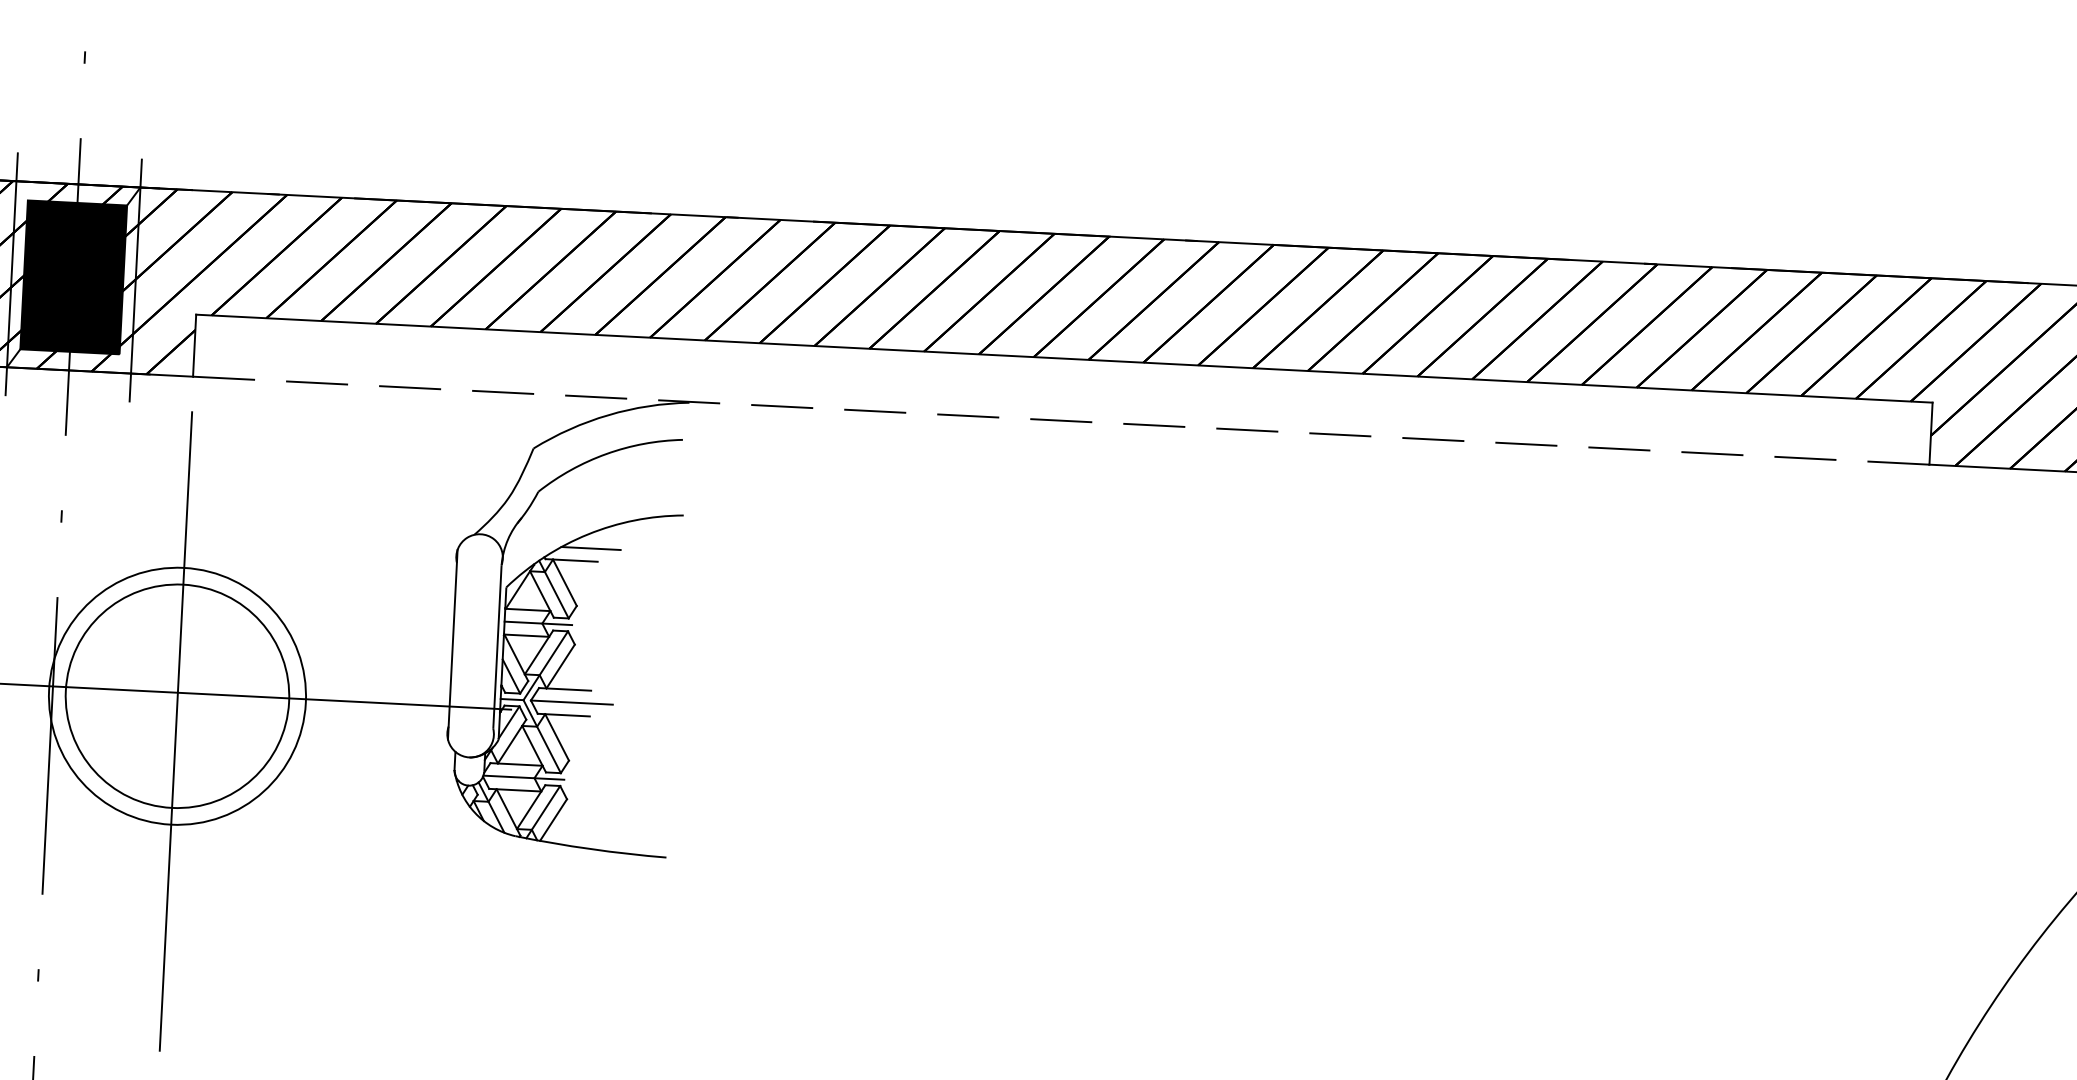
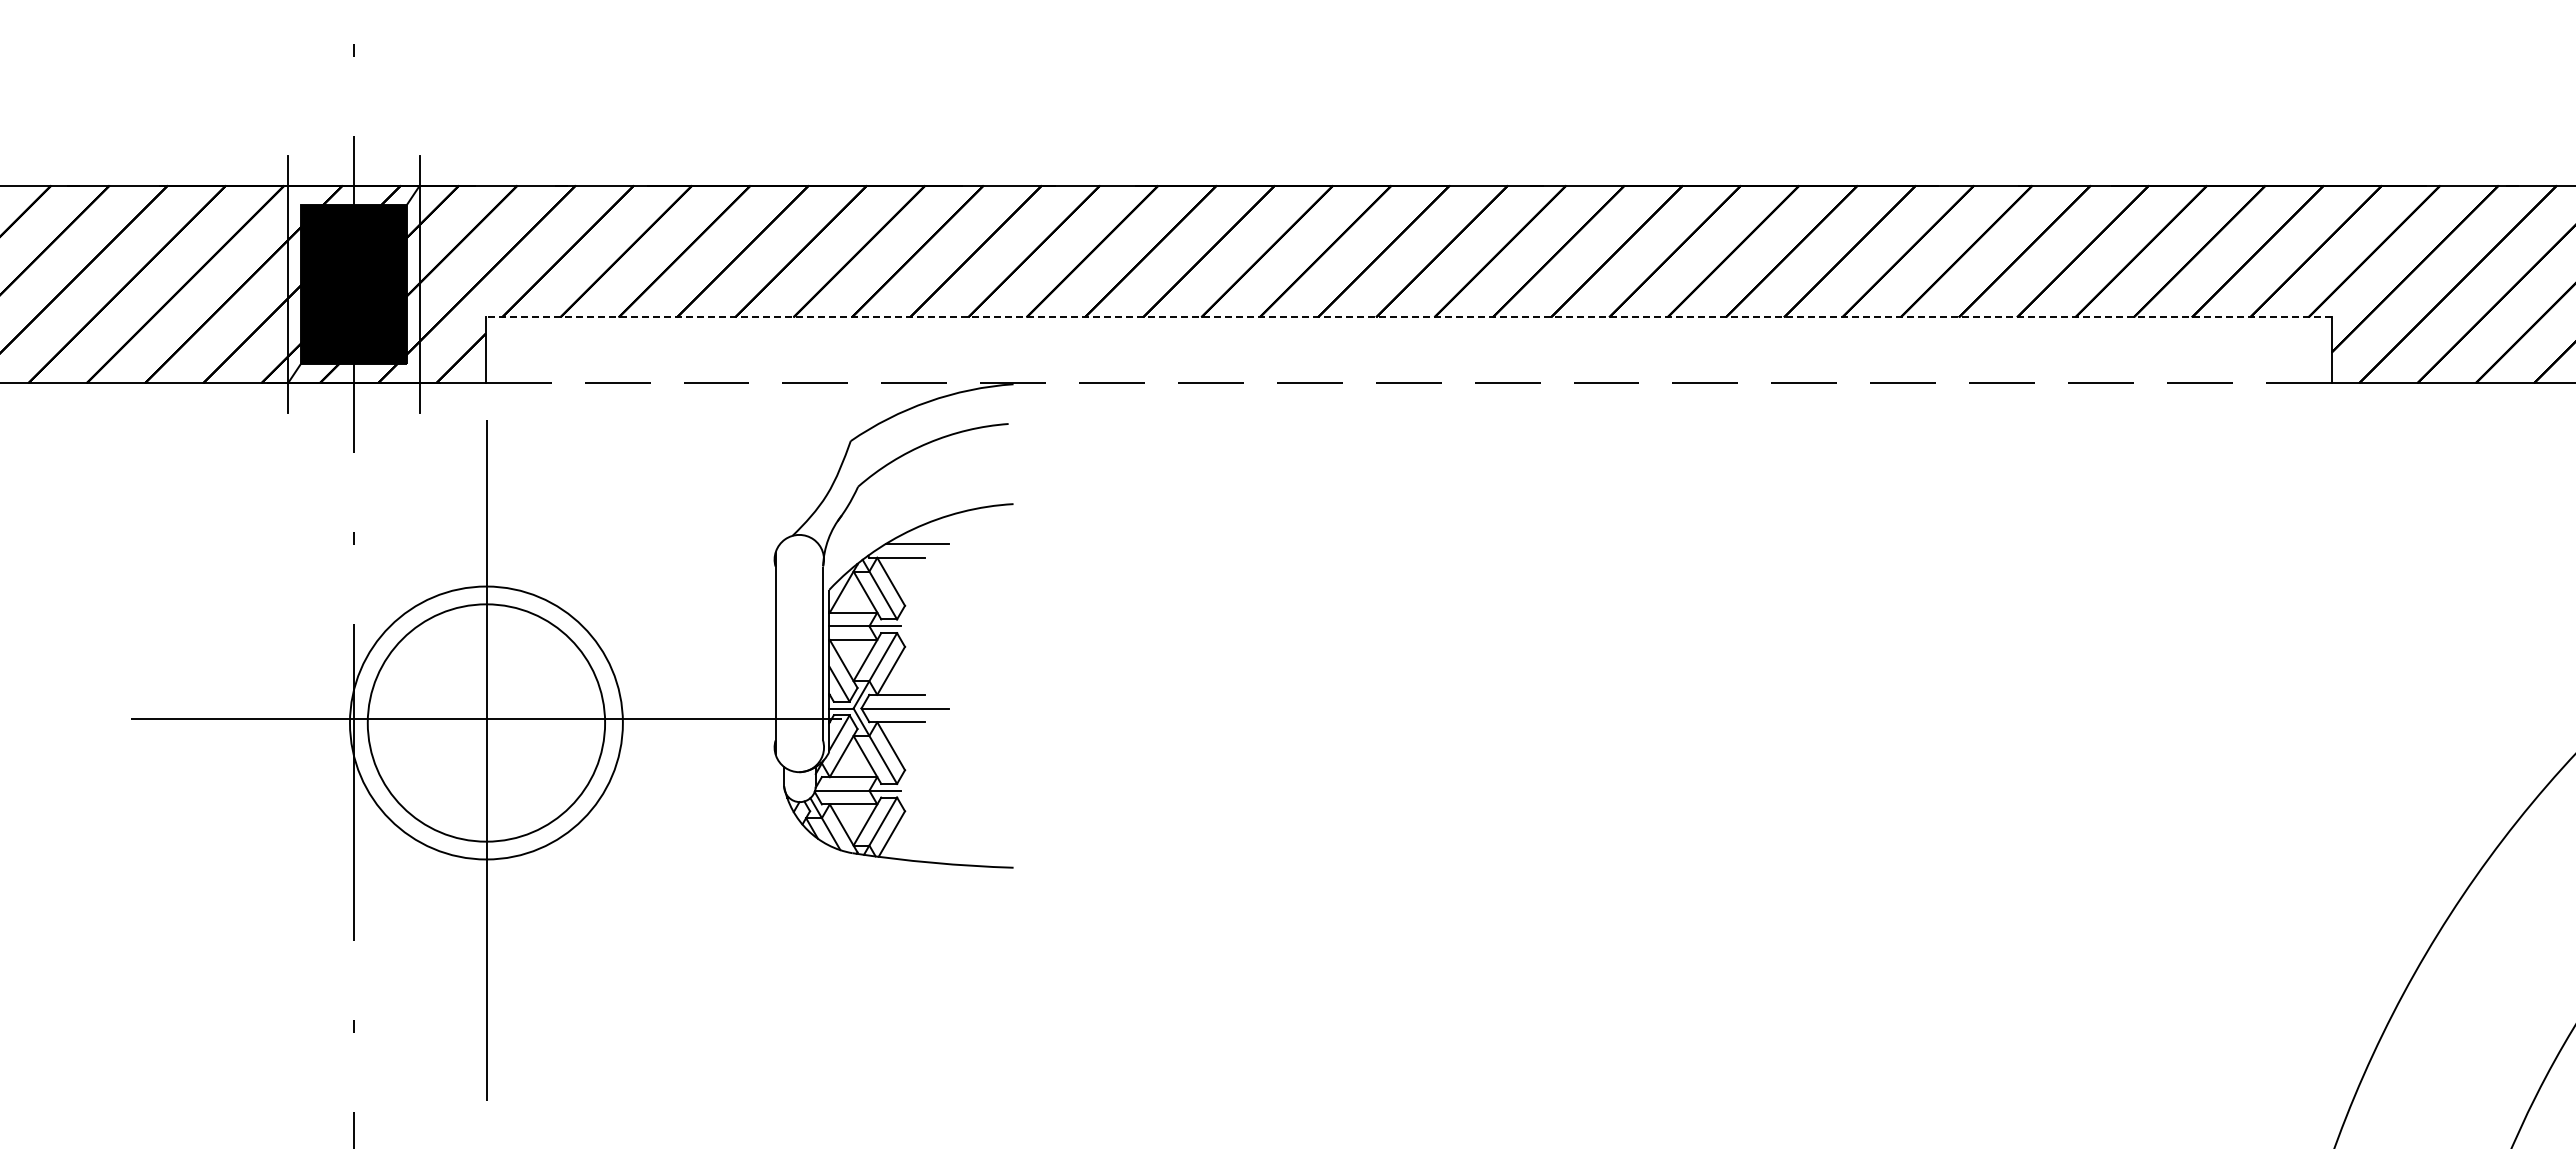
line: (1064, 358) -> (1408, 317), solid -> dashed

